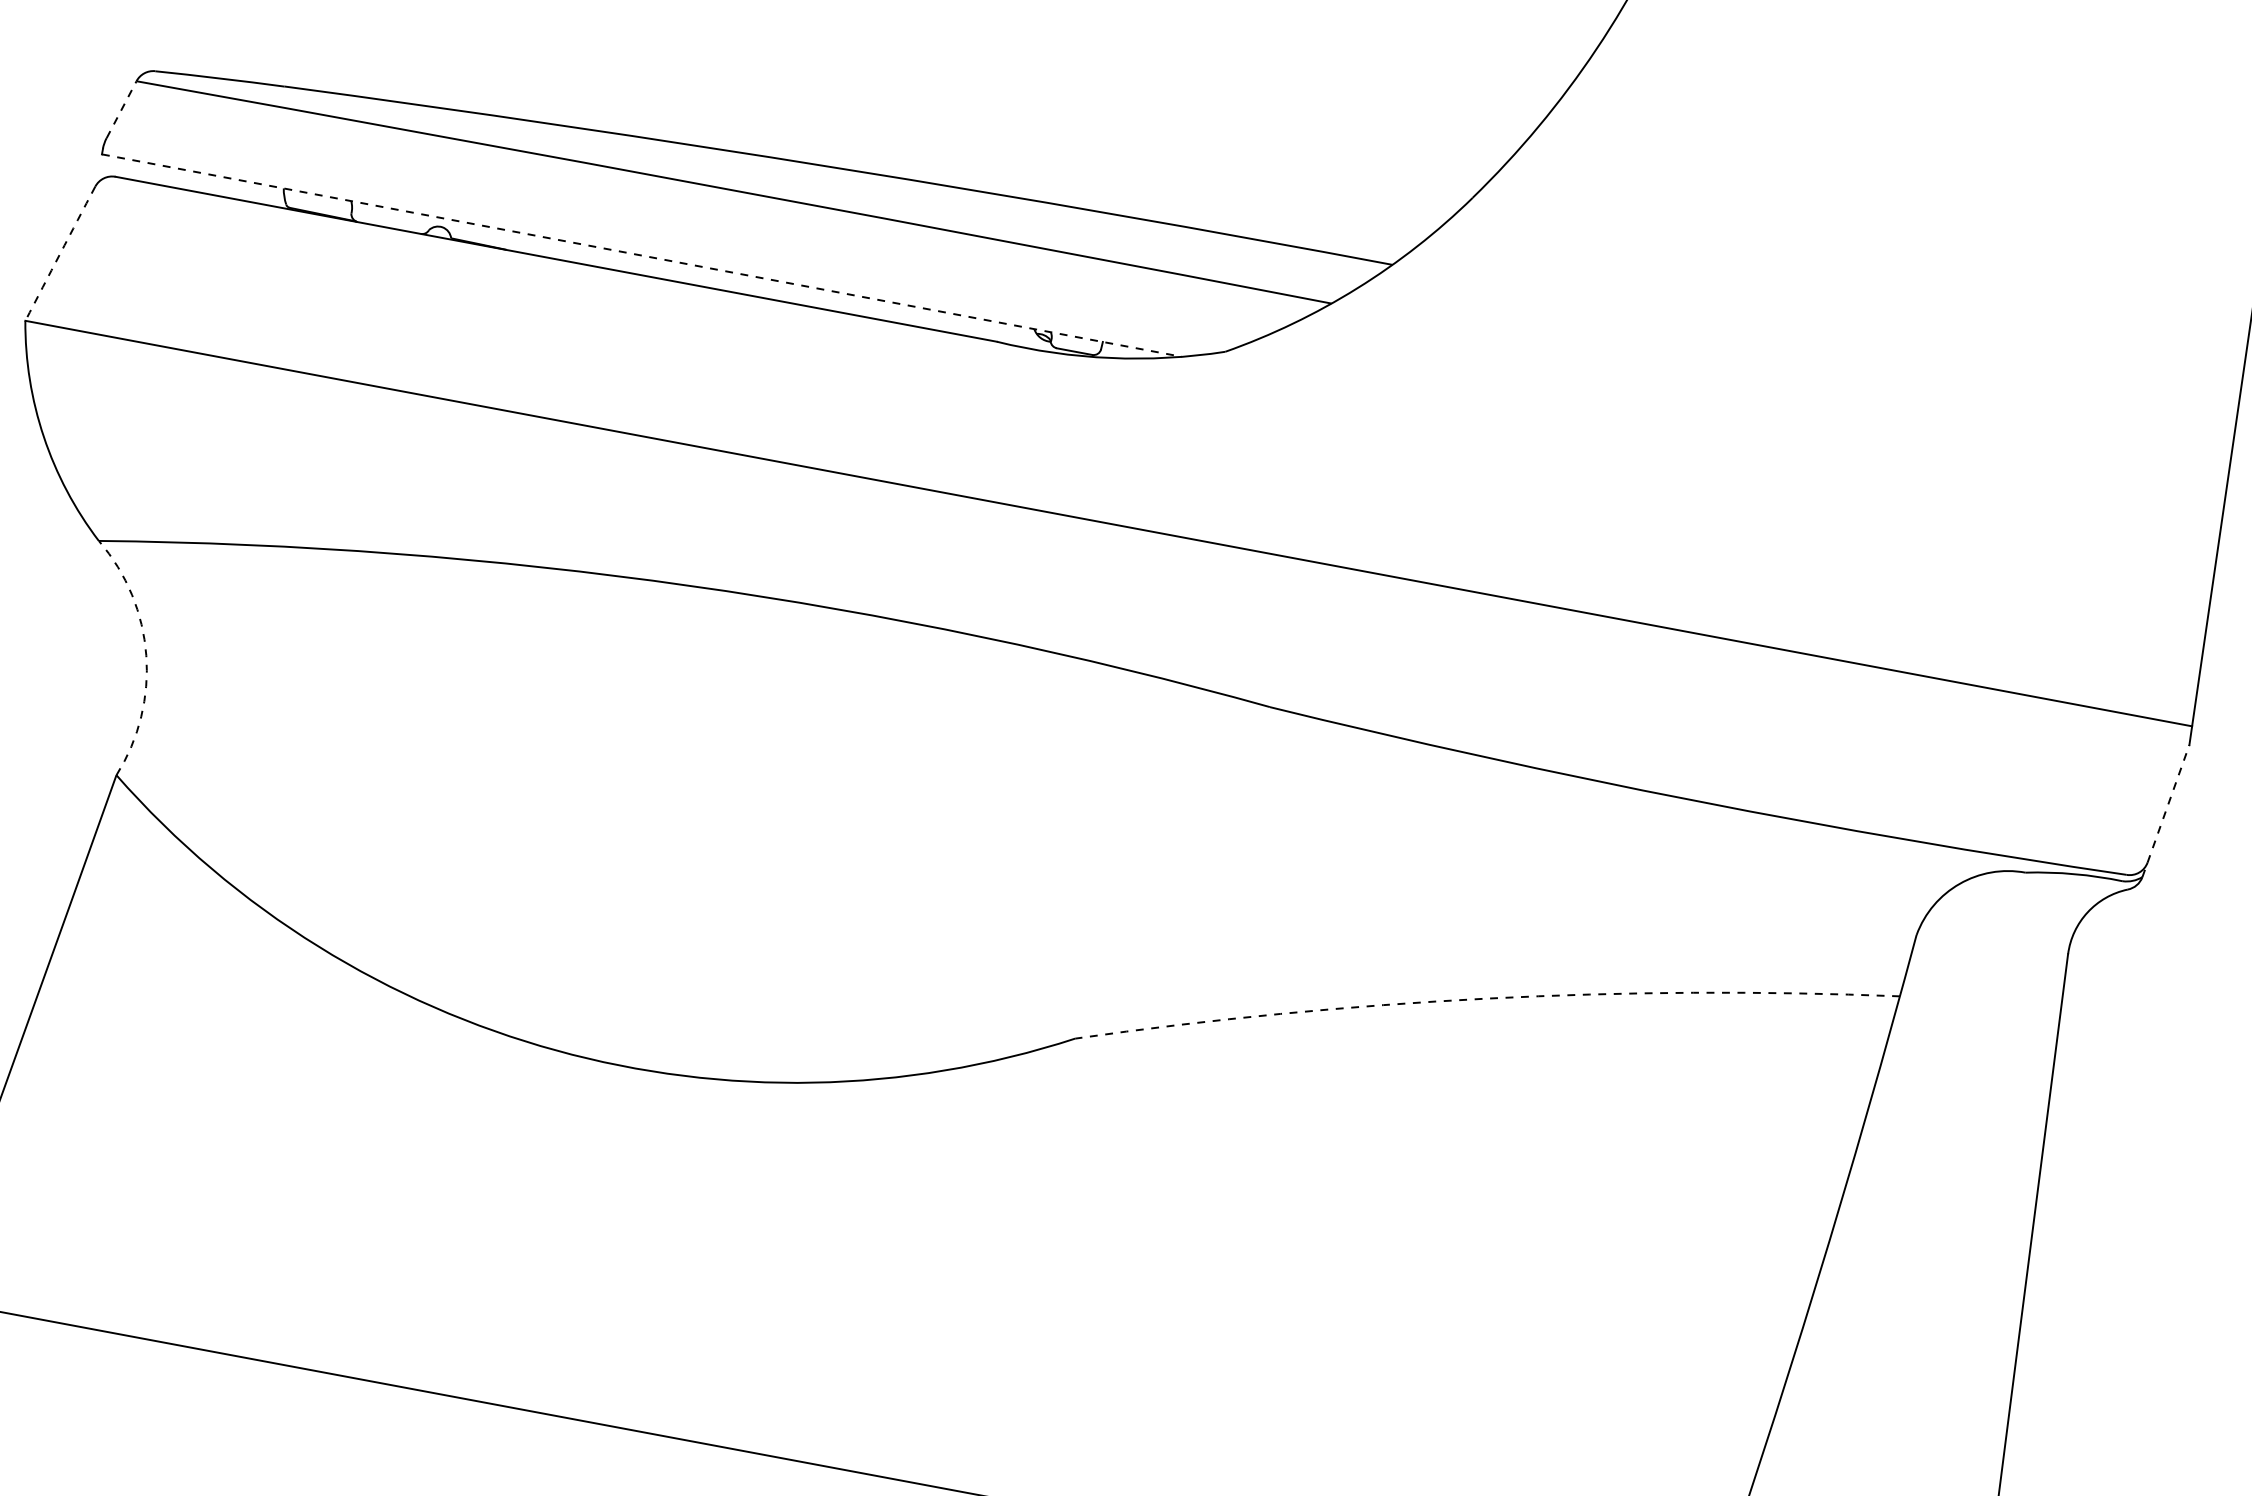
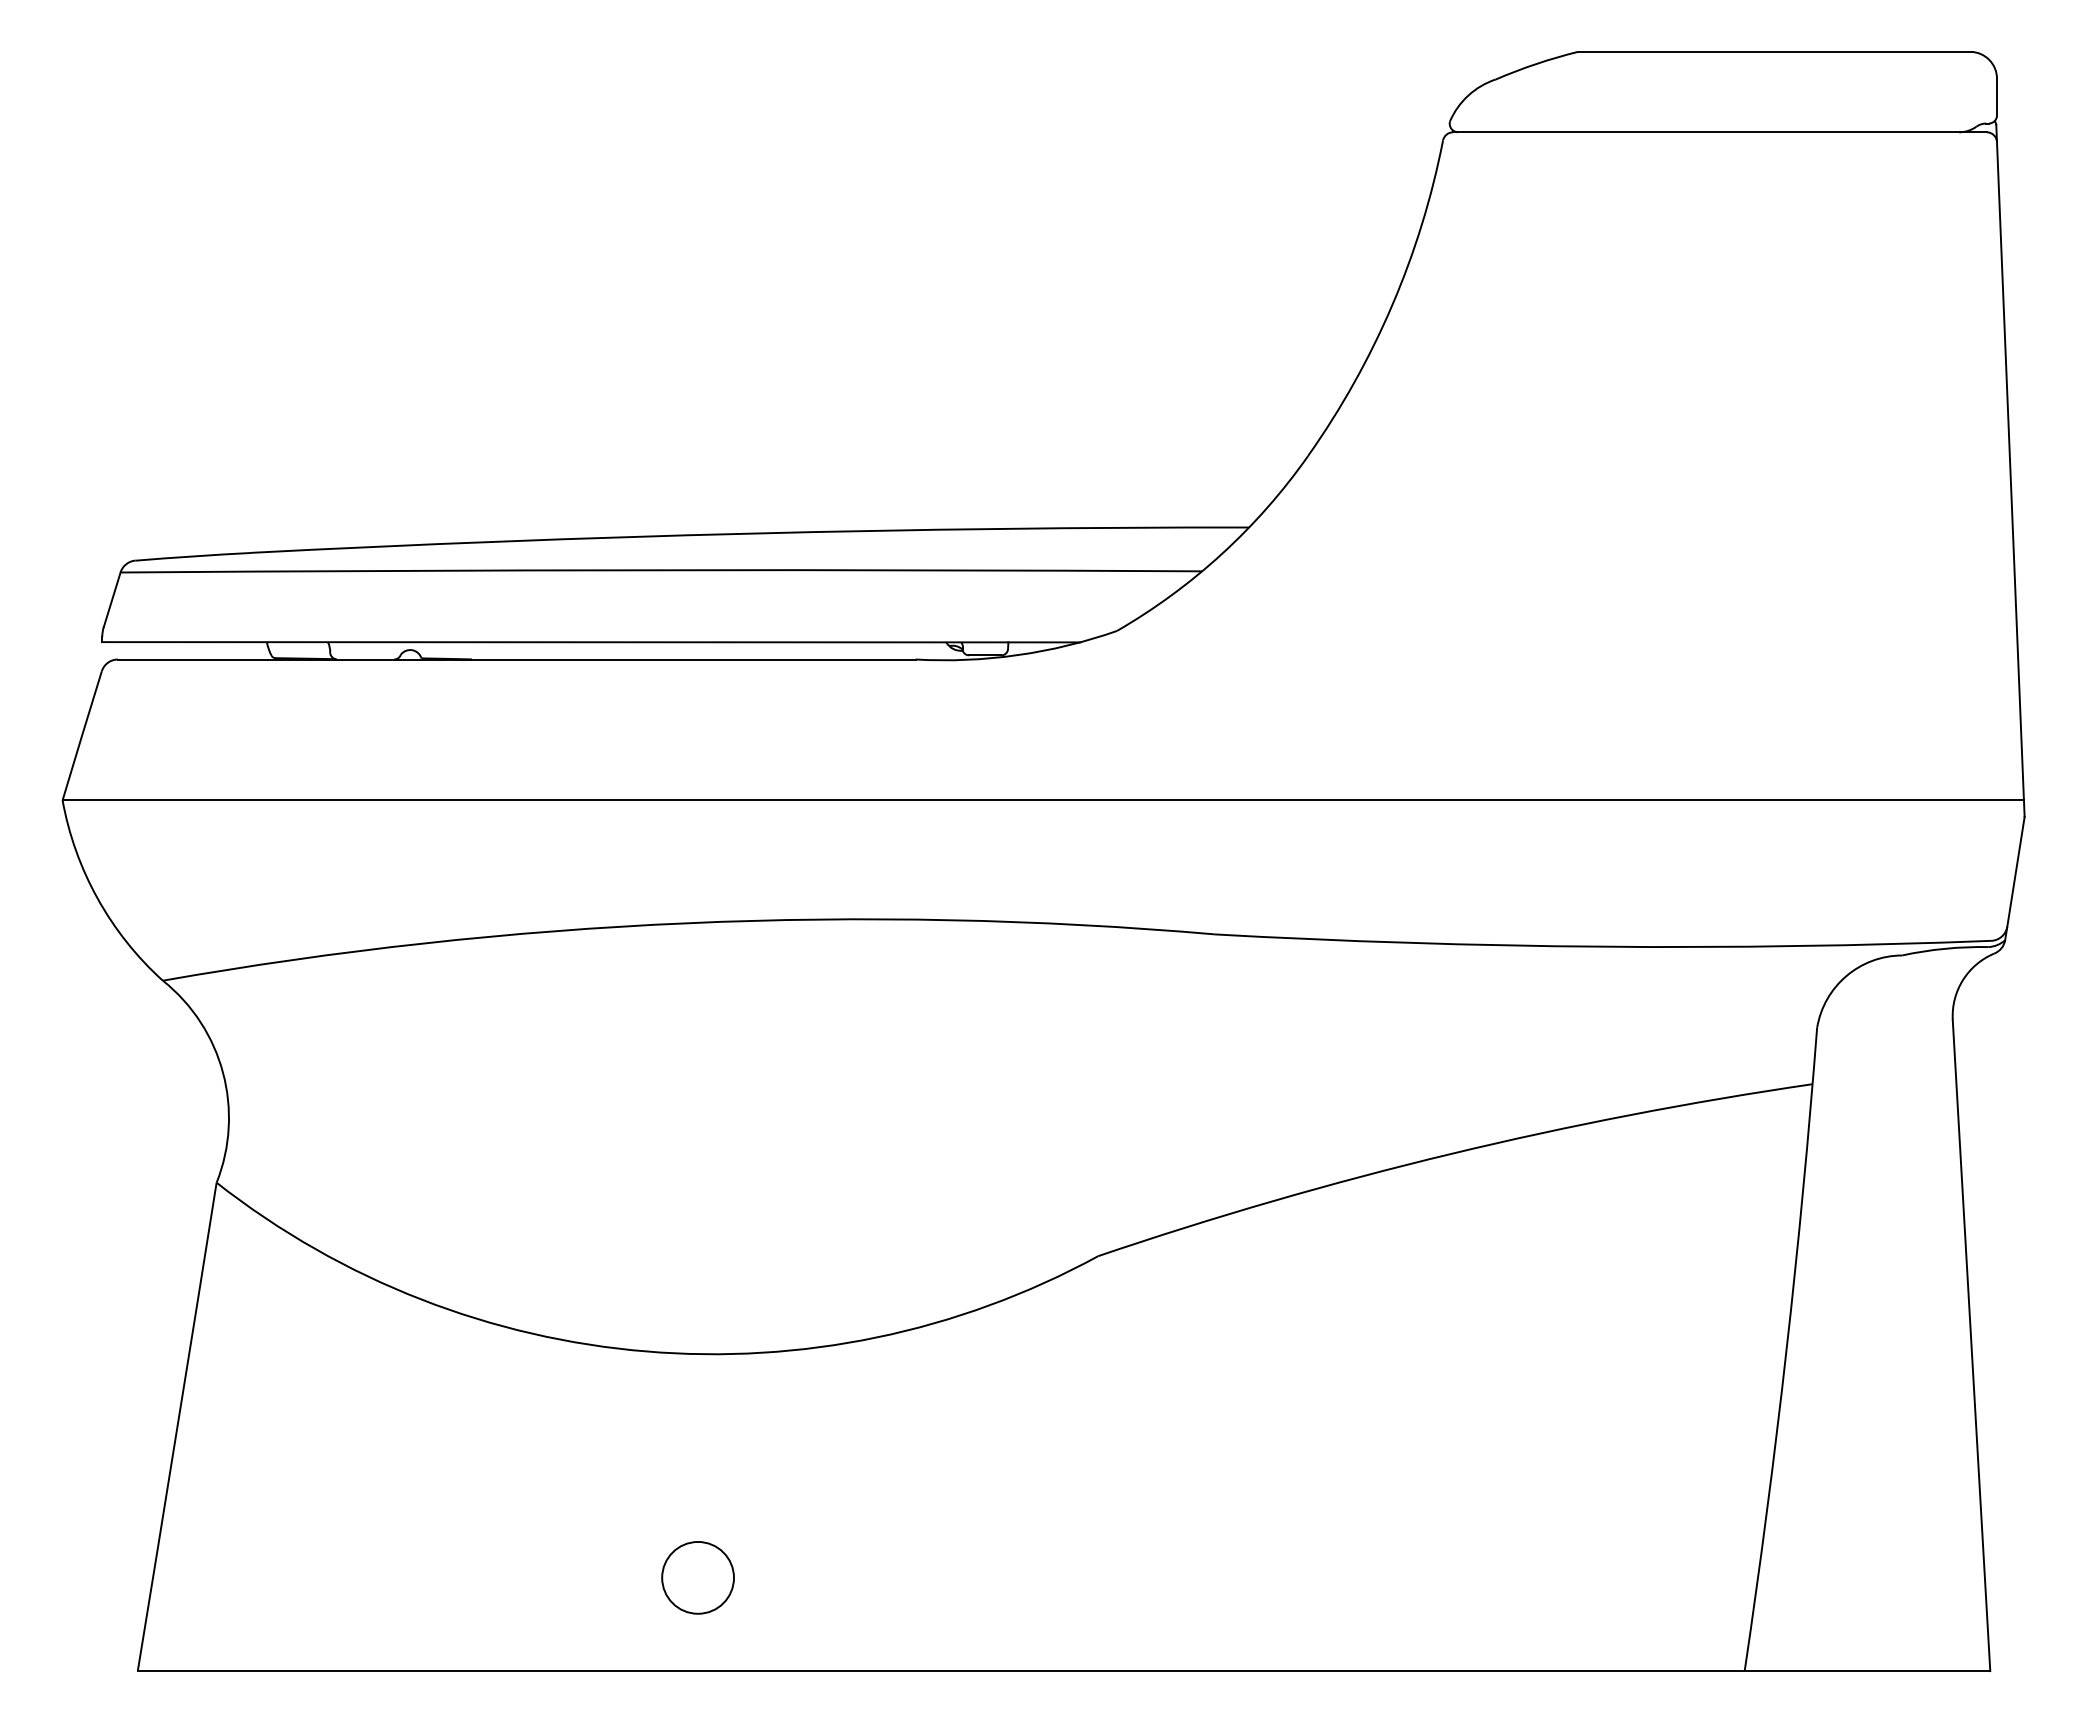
line: (122, 109) -> (112, 599), dashed -> solid
arc: (60, 253) -> (82, 735), dashed -> solid
line: (642, 255) -> (591, 642), dashed -> solid
arc: (146, 654) -> (223, 1072), dashed -> solid
line: (2165, 810) -> (2014, 878), dashed -> solid
arc: (1486, 998) -> (1451, 1153), dashed -> solid
circle: (566, 1310) -> (697, 1577), added

